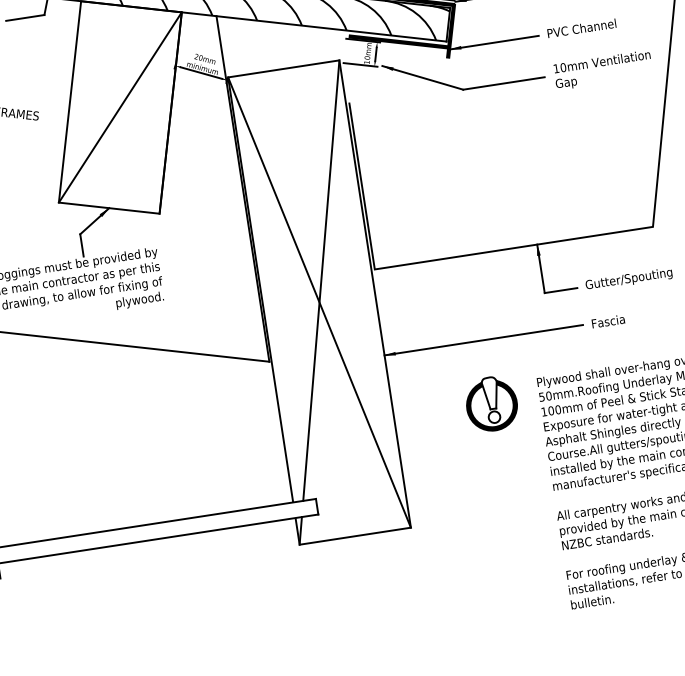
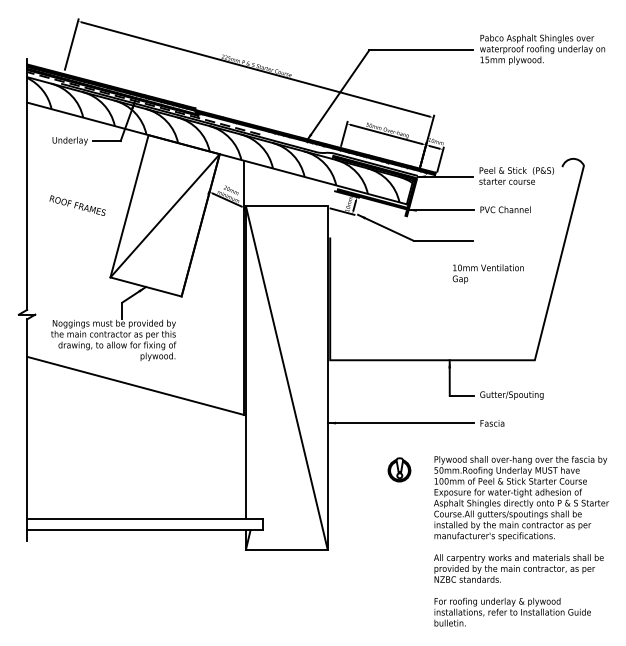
text: (601, 69) -> (487, 273), moved
line: (321, 280) -> (290, 362), removed
part: (491, 403) -> (399, 469), size x0.6

